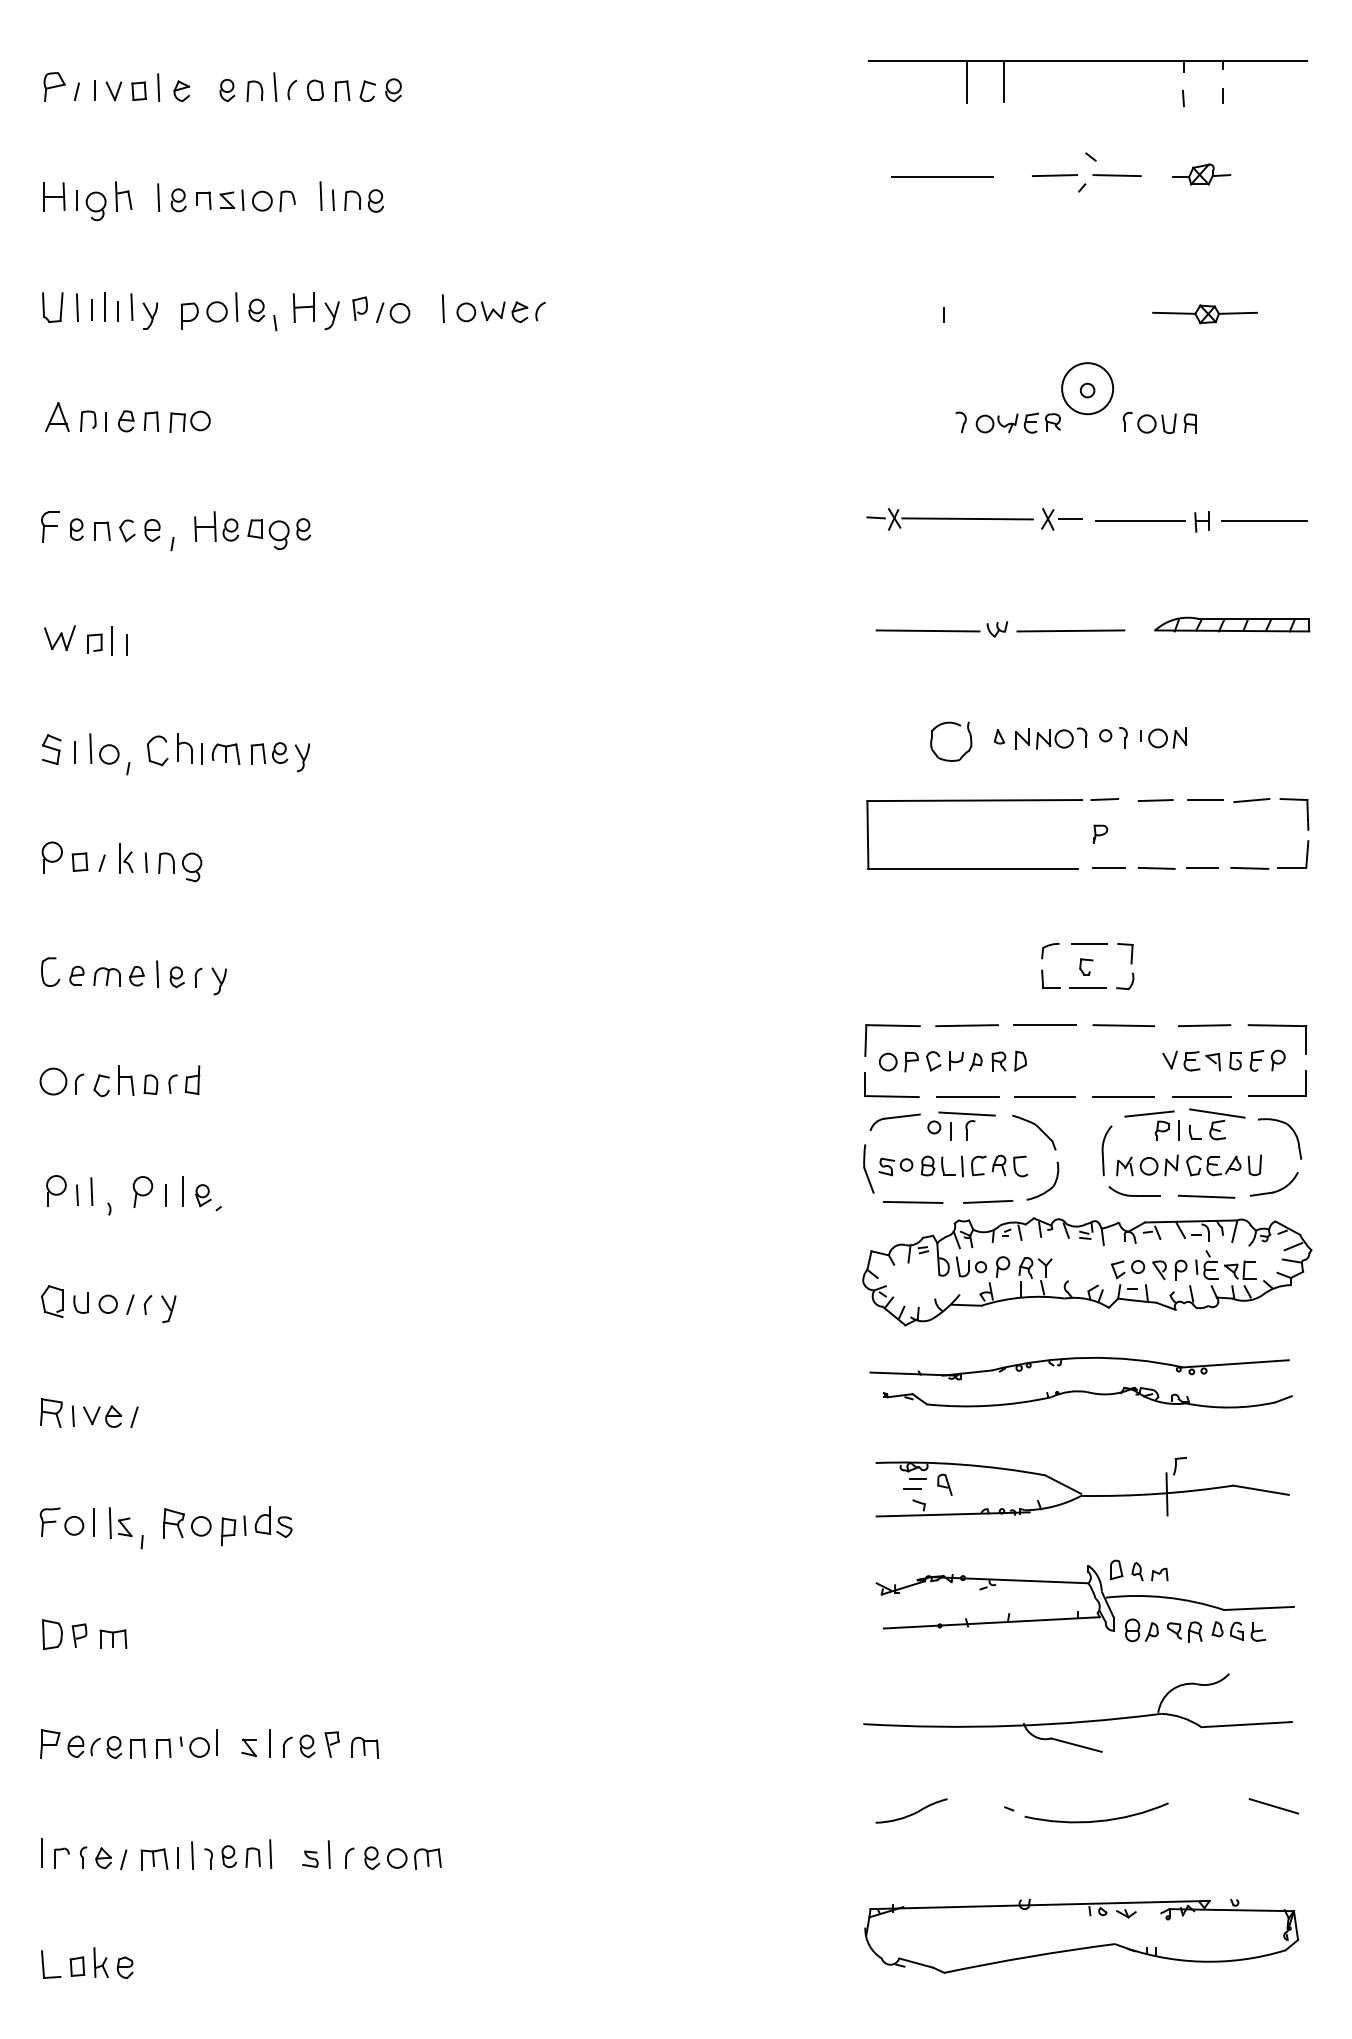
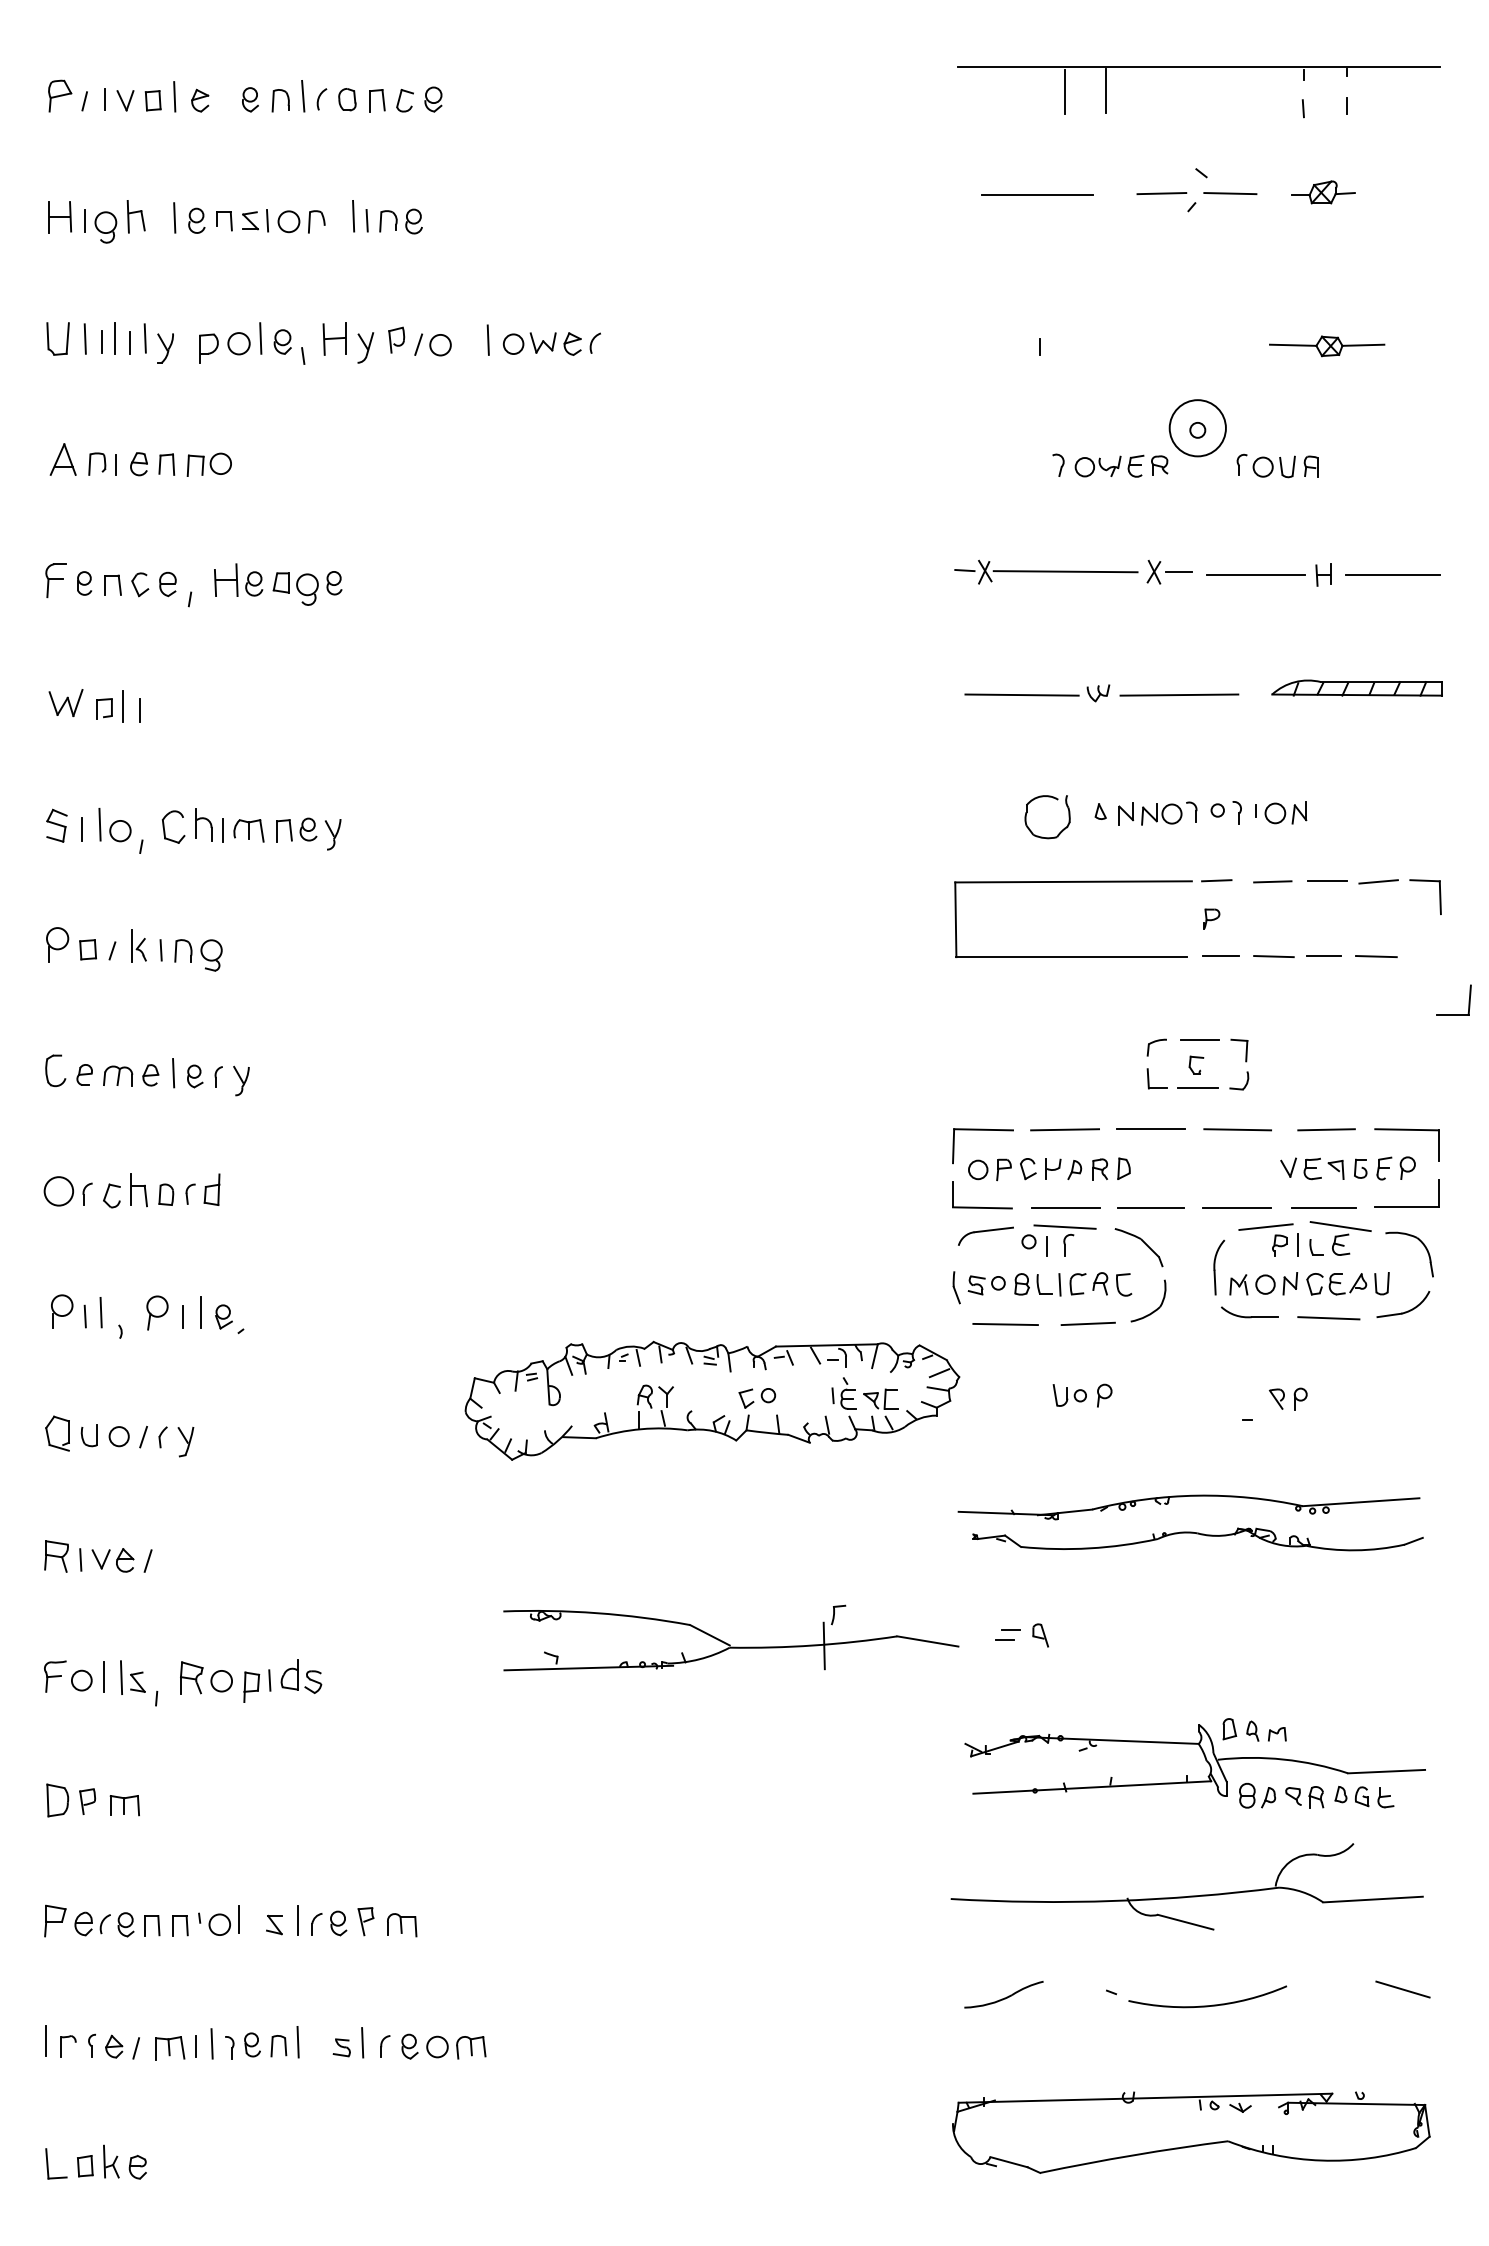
part: (1292, 867) -> (1453, 1014), moved
part: (868, 1168) -> (956, 1287), size x0.6
part: (1087, 1271) -> (712, 1400), moved
part: (1080, 1492) -> (728, 1643), moved

